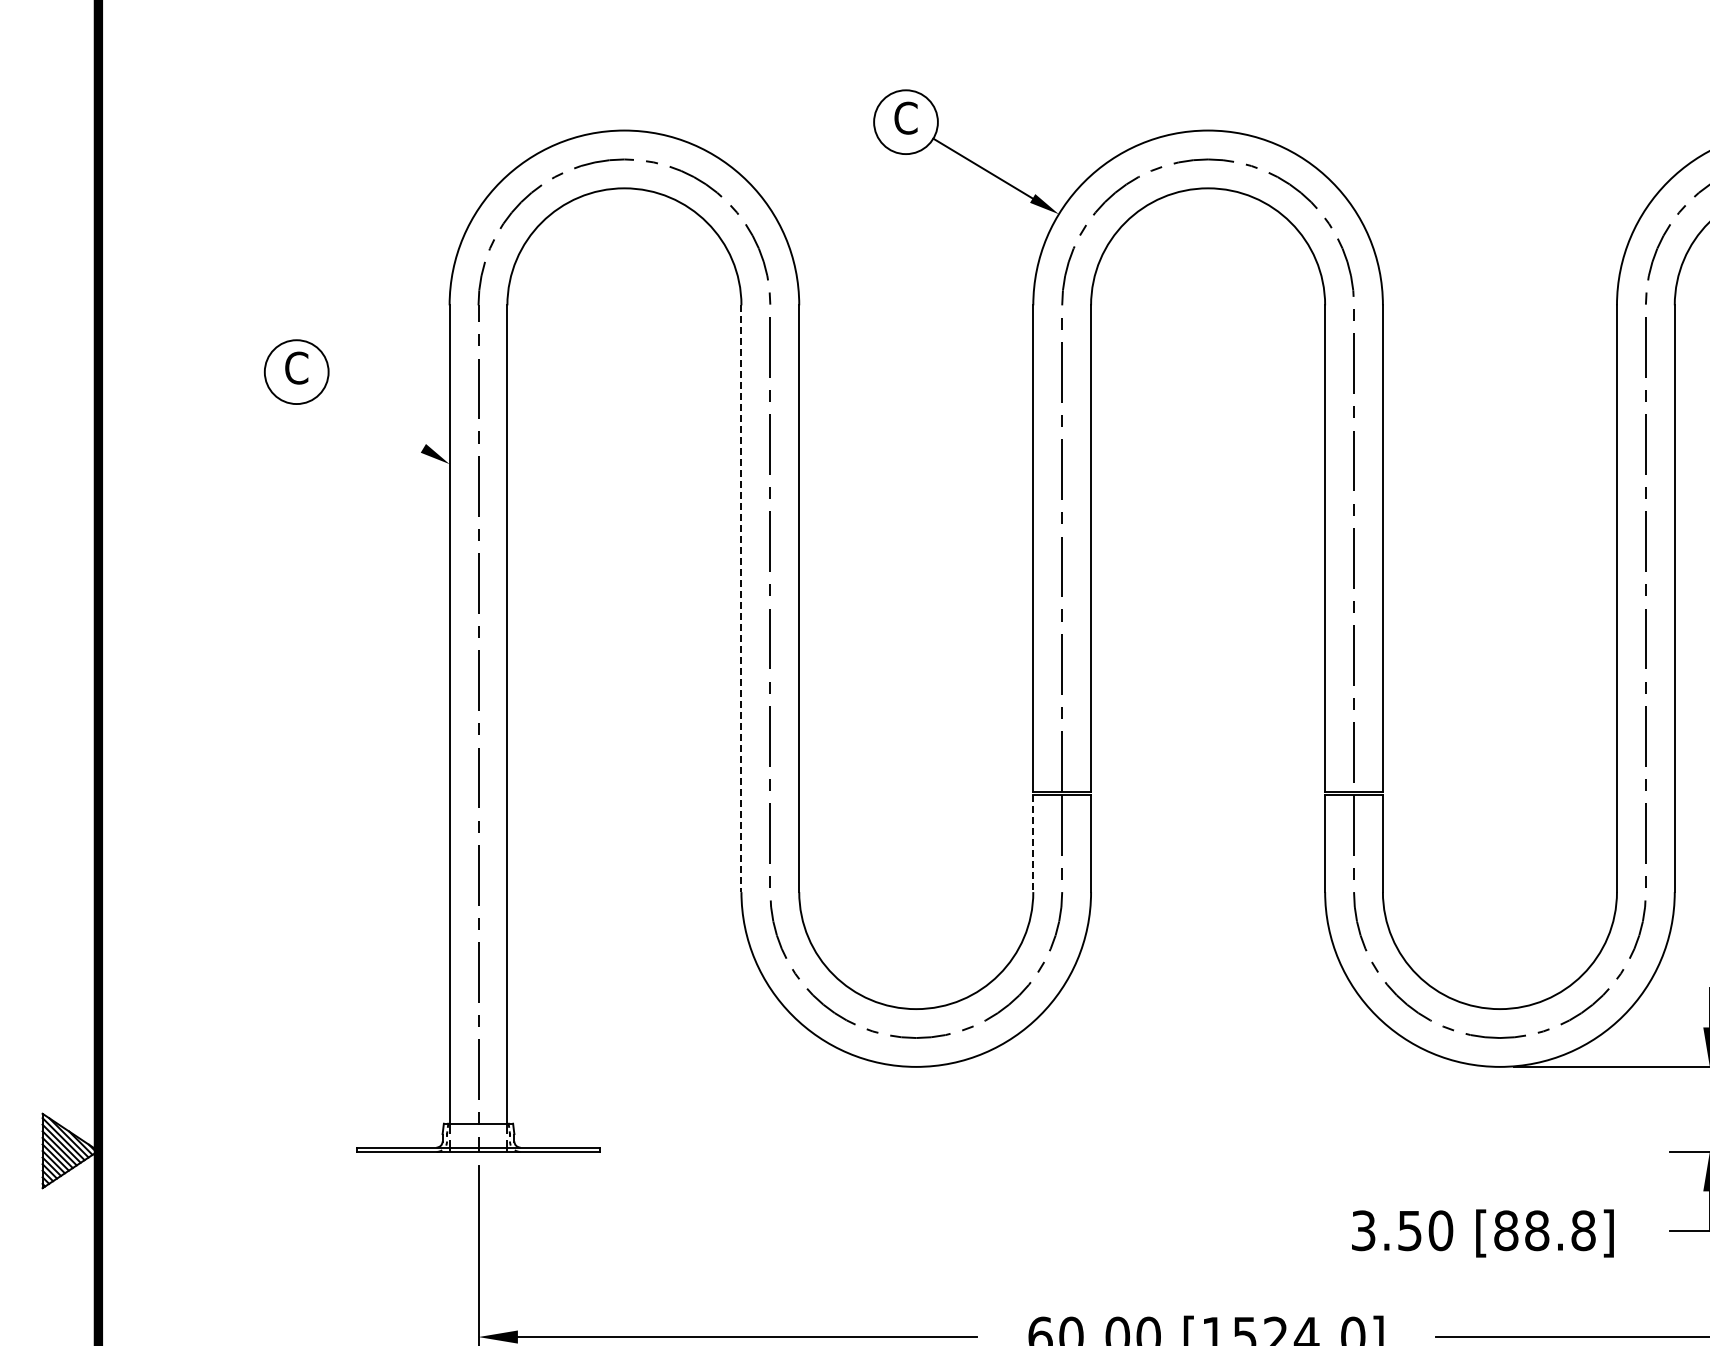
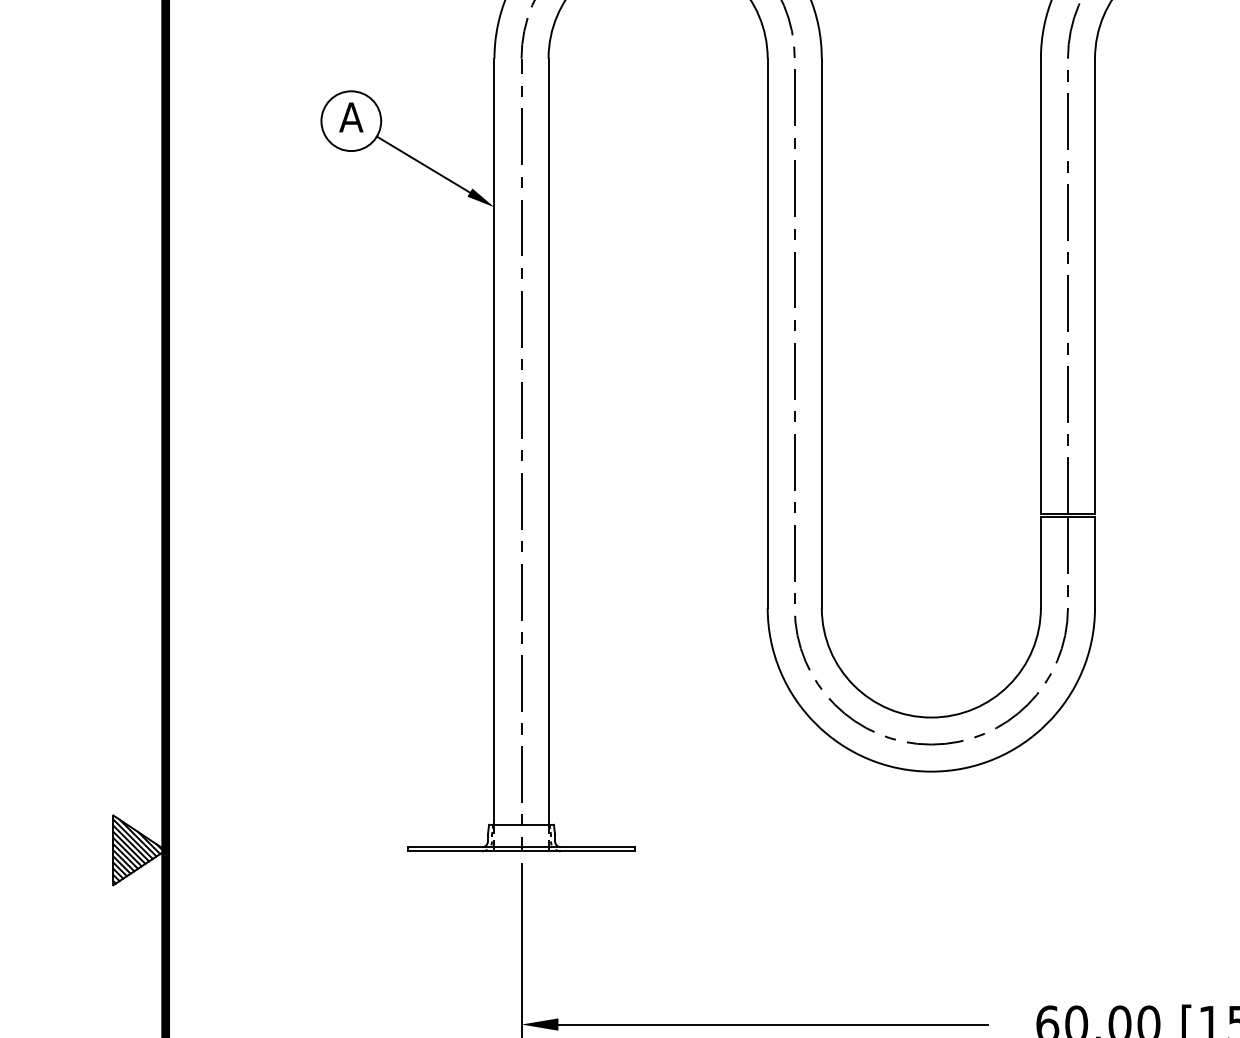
text: (296, 367) -> (351, 116), C -> A
line: (373, 418) -> (423, 164), added
line: (741, 599) -> (767, 334), dashed -> solid
line: (1033, 843) -> (1041, 562), dashed -> solid

